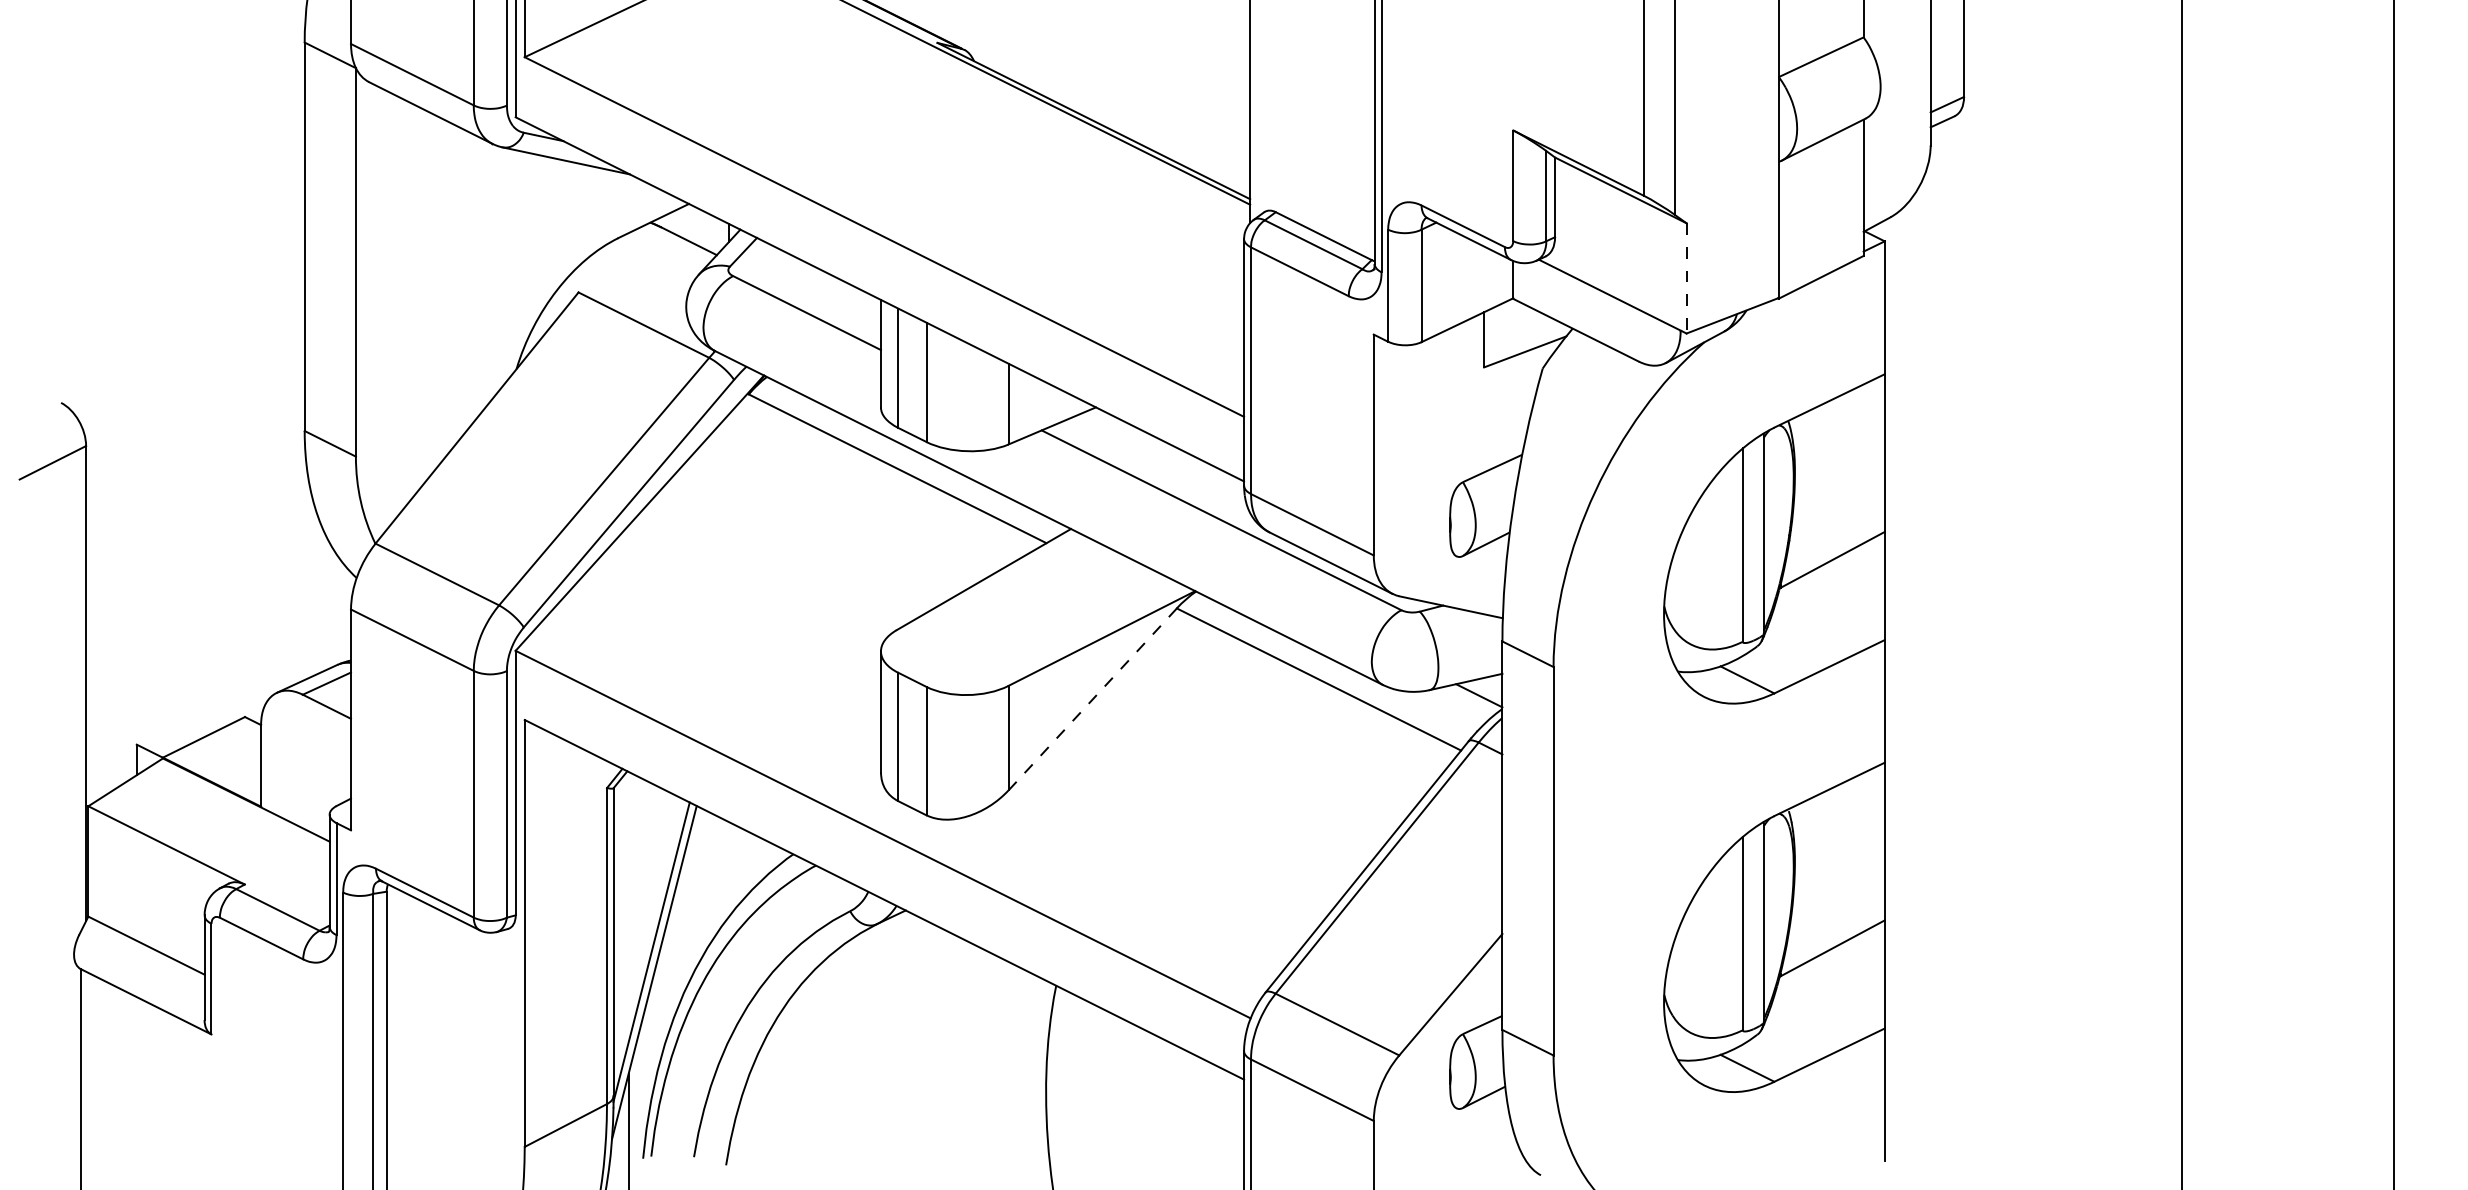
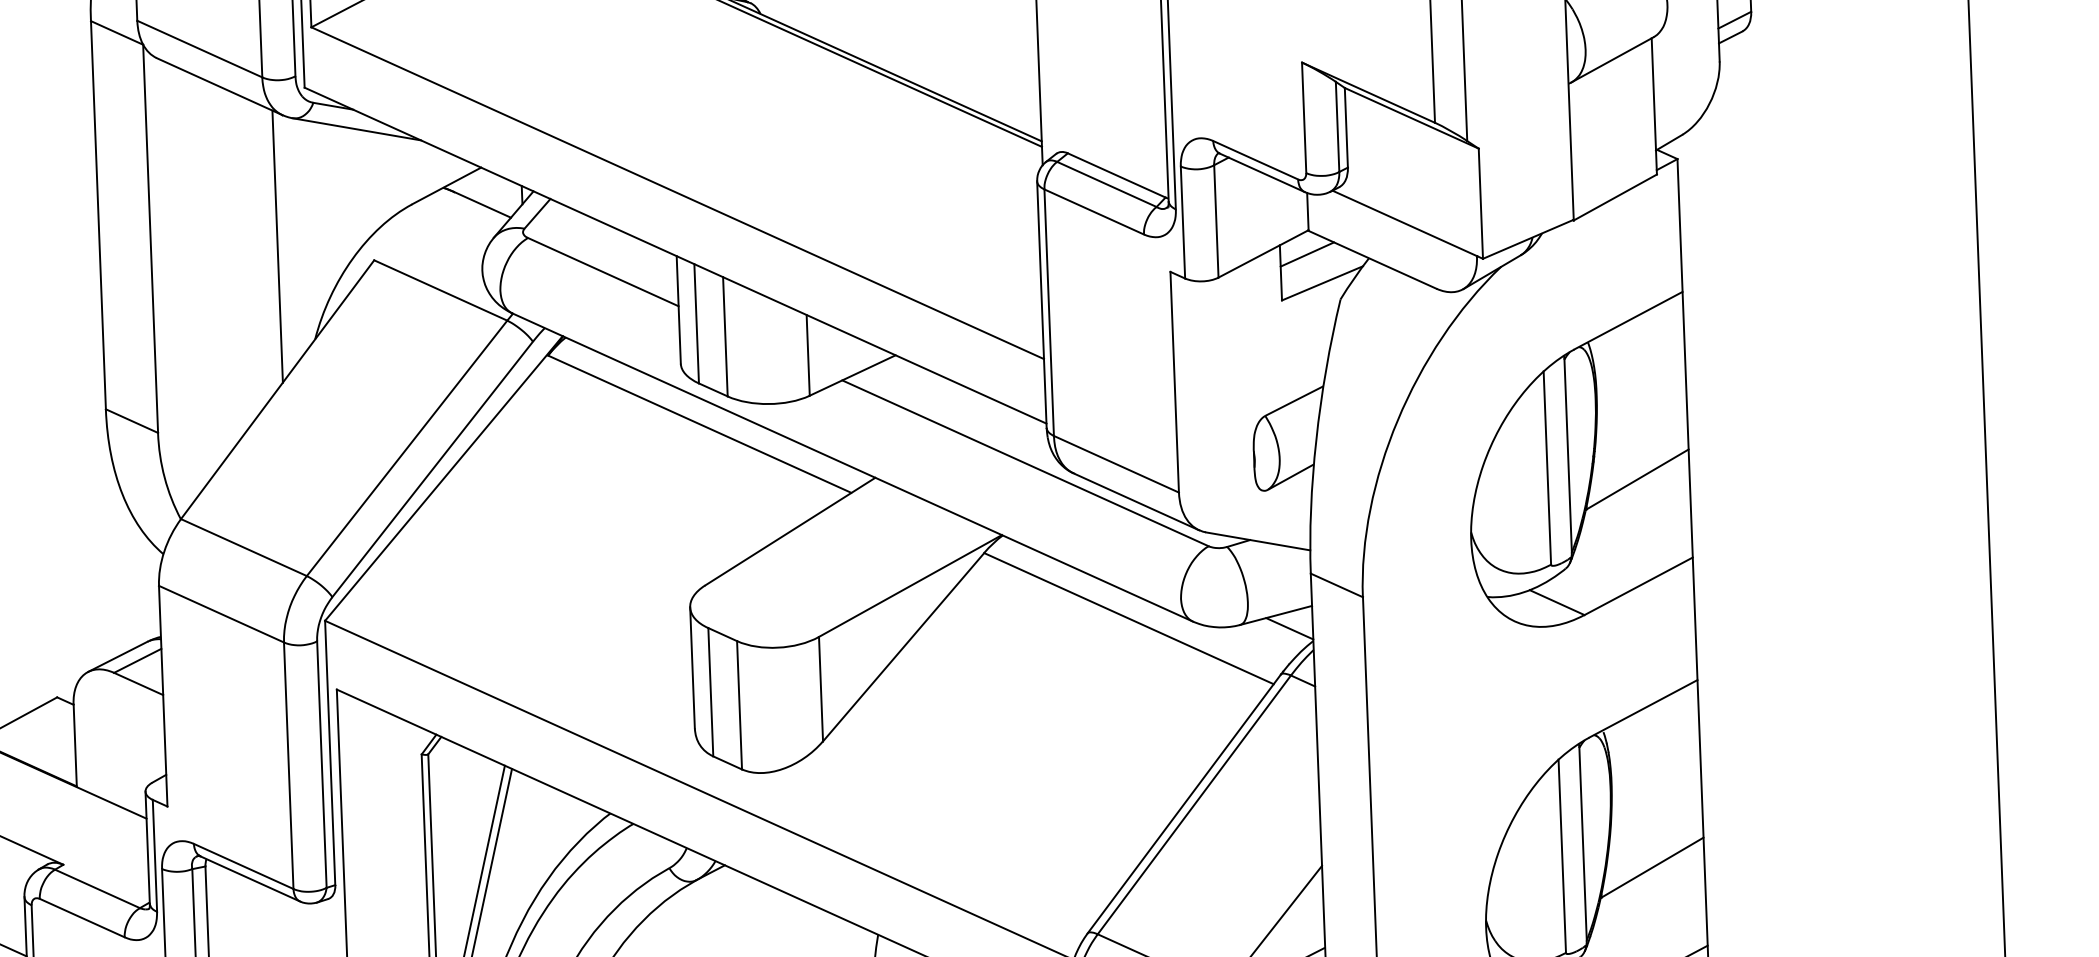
line: (482, 274) -> (277, 246), added
line: (1686, 278) -> (1480, 203), dashed -> solid
line: (1511, 322) -> (1307, 254), added
line: (1092, 699) -> (903, 647), dashed -> solid

